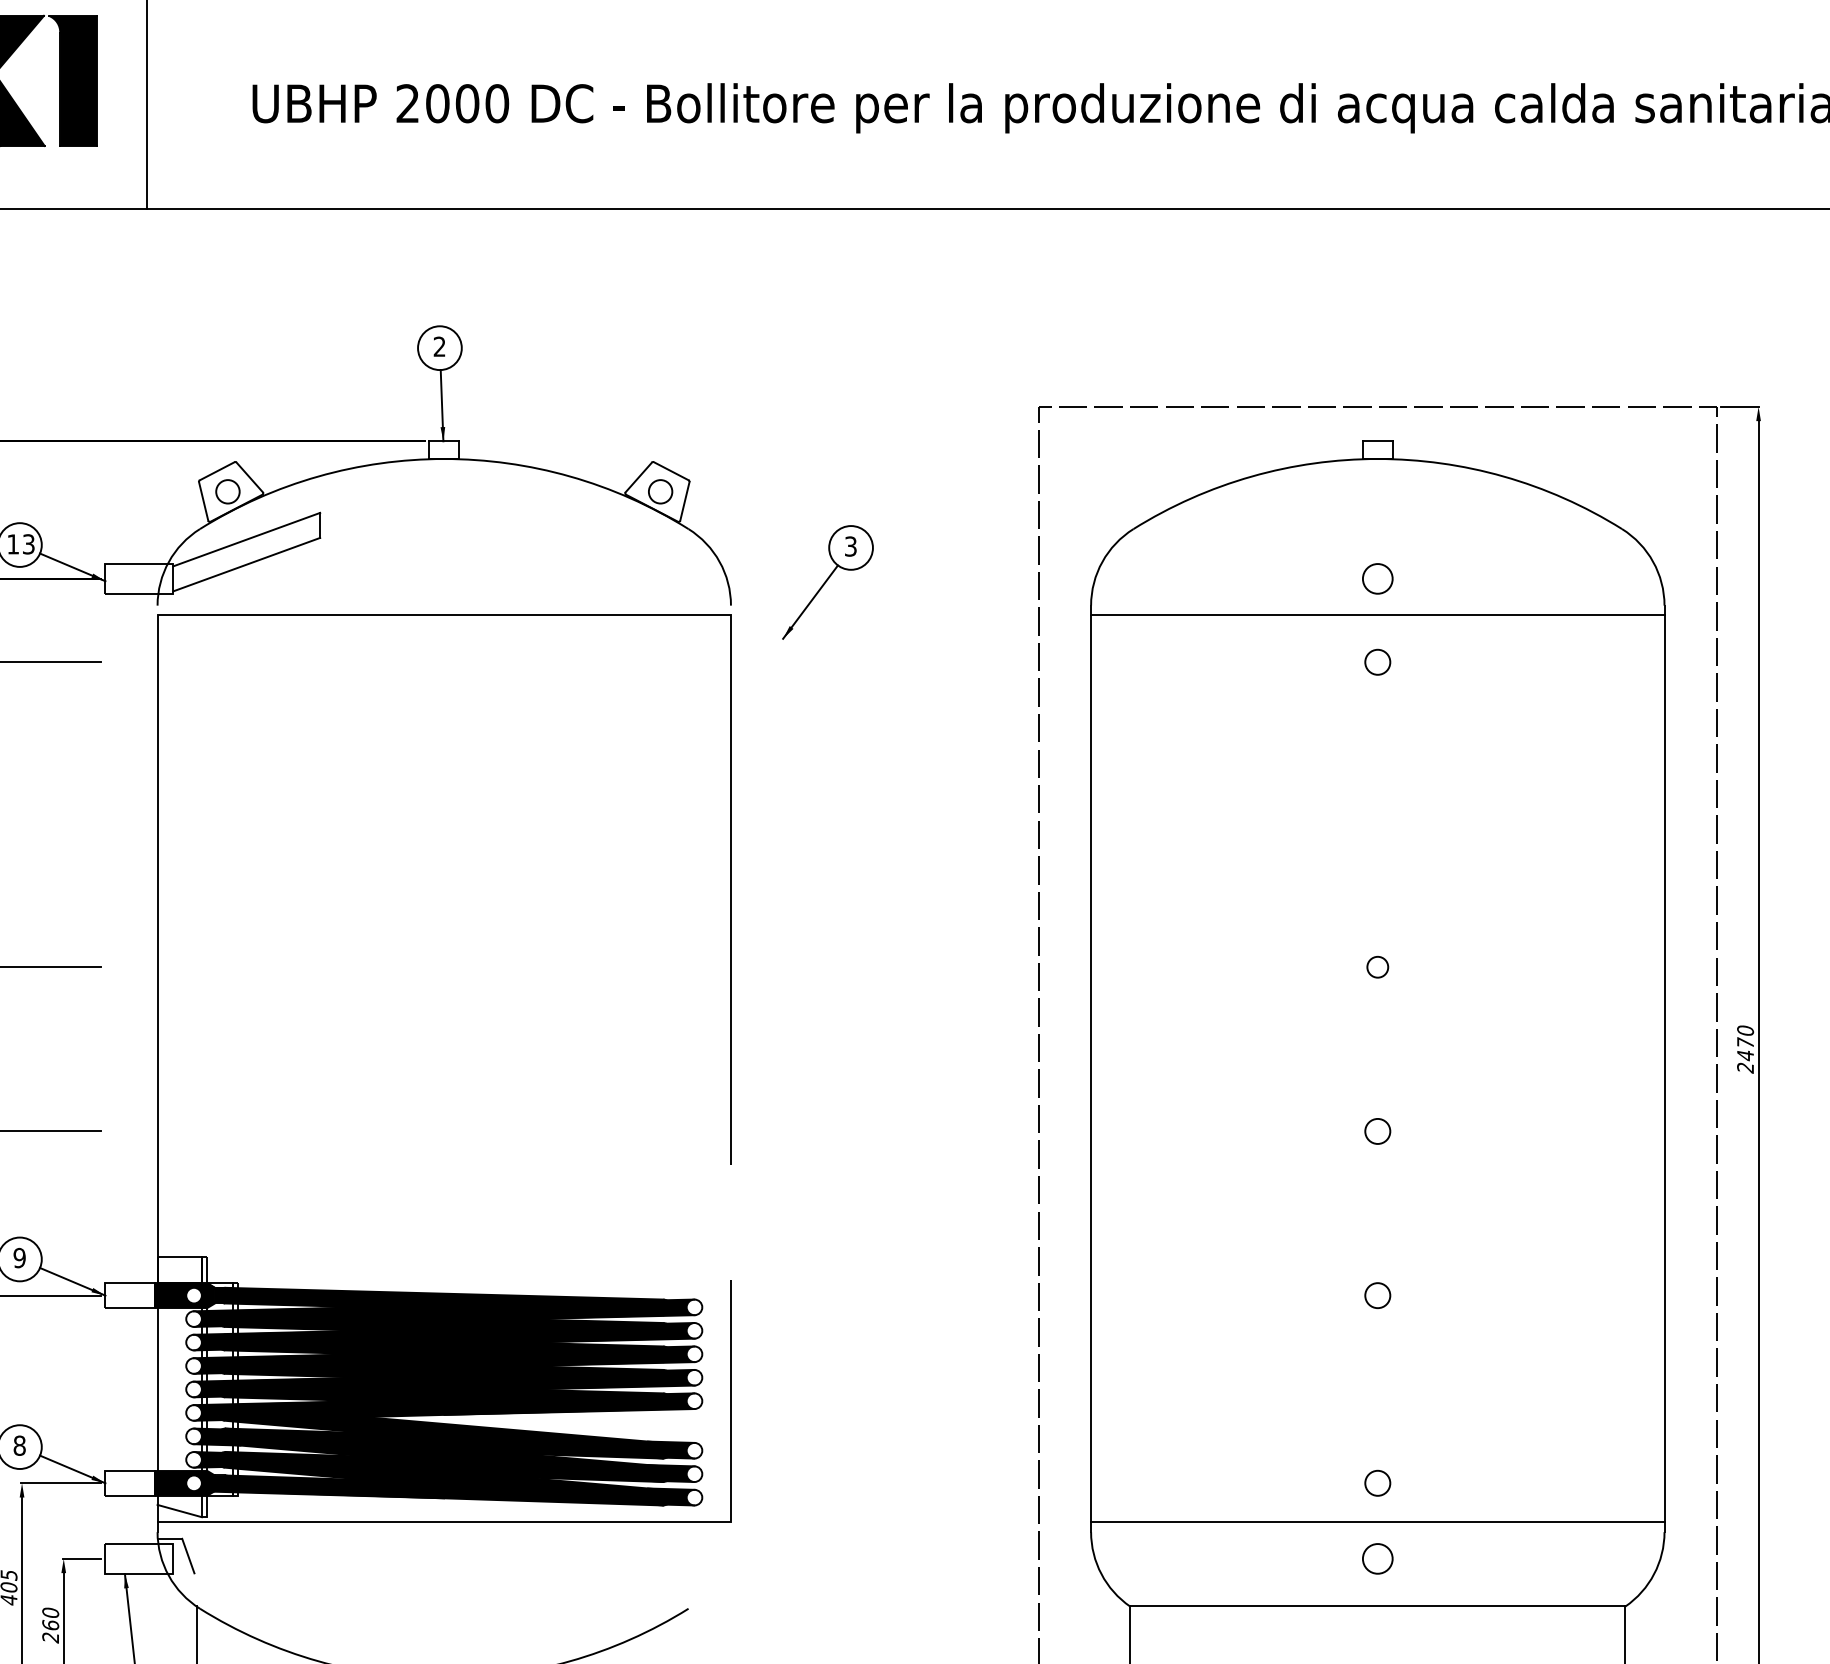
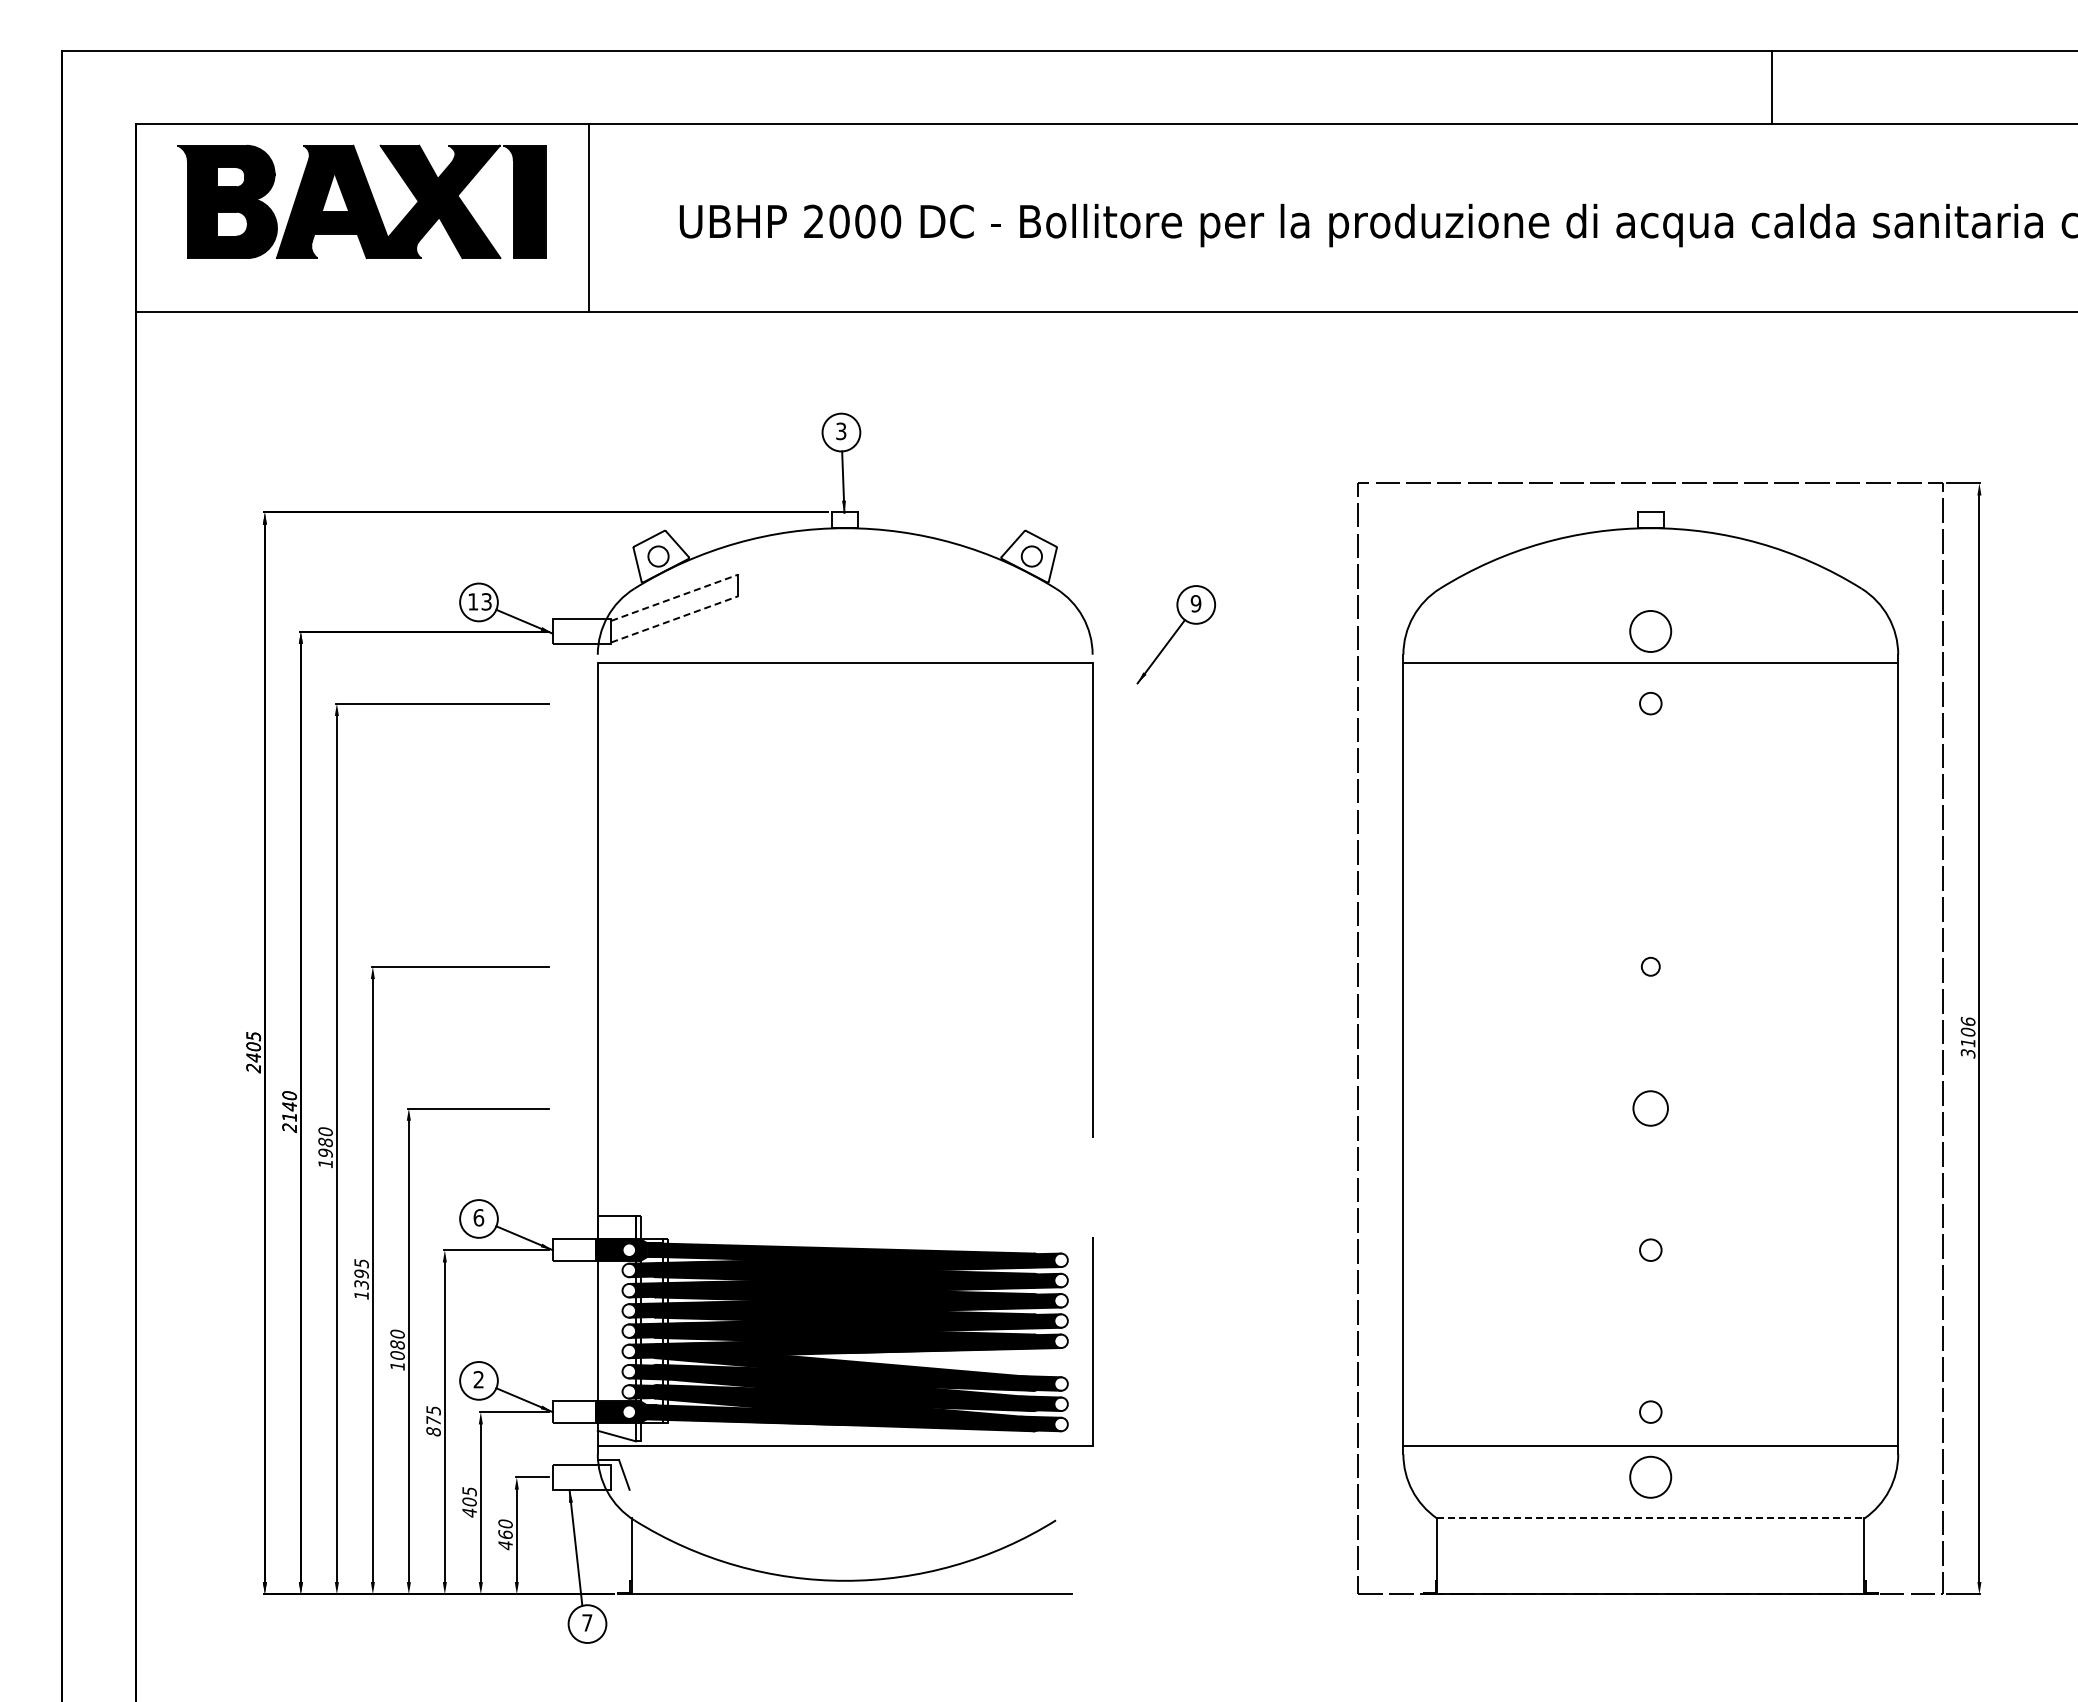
text: (439, 346) -> (841, 431), 2 -> 3
line: (247, 539) -> (675, 597), solid -> dashed
text: (850, 546) -> (1195, 603), 3 -> 9
line: (247, 564) -> (675, 619), solid -> dashed
circle: (1377, 578) -> (1650, 631), size x1.6
text: (1744, 1049) -> (1967, 1037), 2470 -> 3106
circle: (1377, 1131) -> (1650, 1108), size x1.6
text: (19, 1257) -> (478, 1217), 9 -> 6
text: (19, 1445) -> (478, 1379), 8 -> 2
circle: (1377, 1559) -> (1650, 1477), size x1.6
line: (1377, 1606) -> (1650, 1518), solid -> dashed
text: (50, 1637) -> (505, 1545), 260 -> 460

